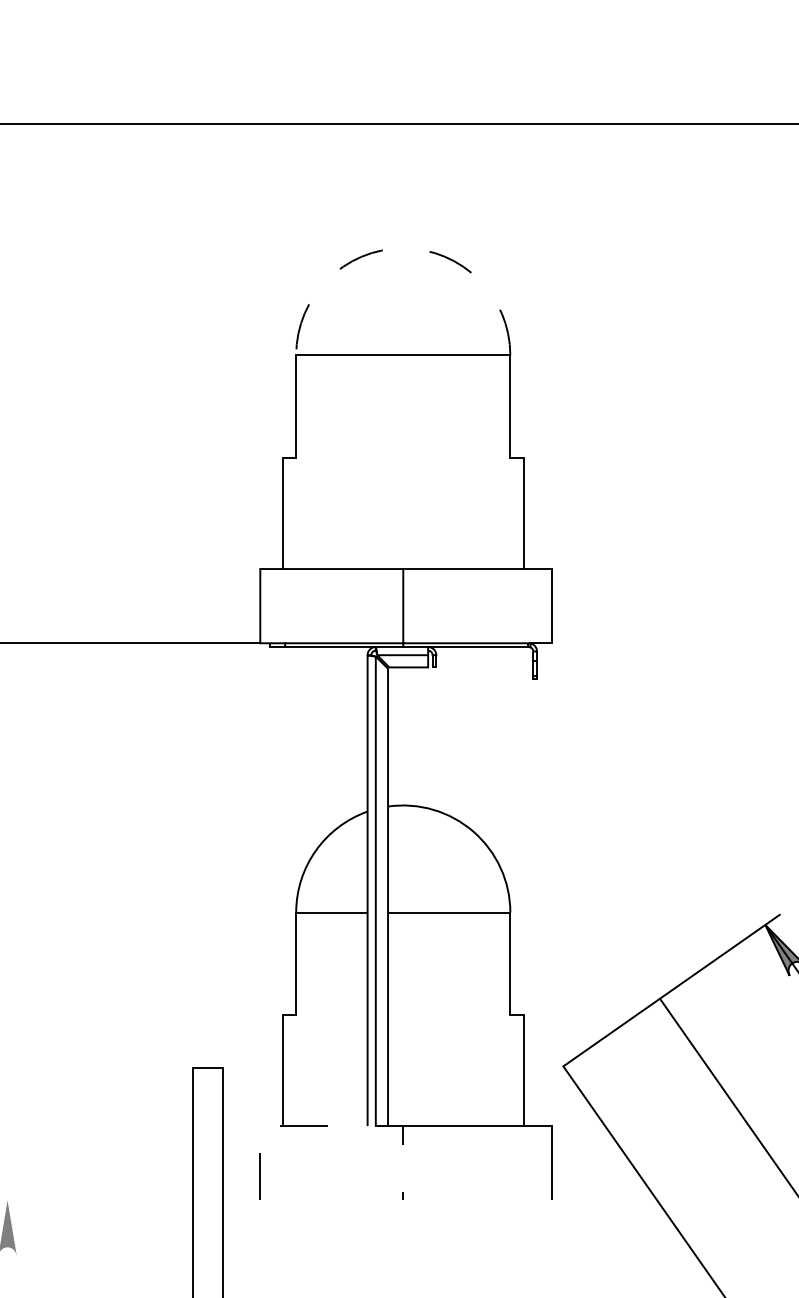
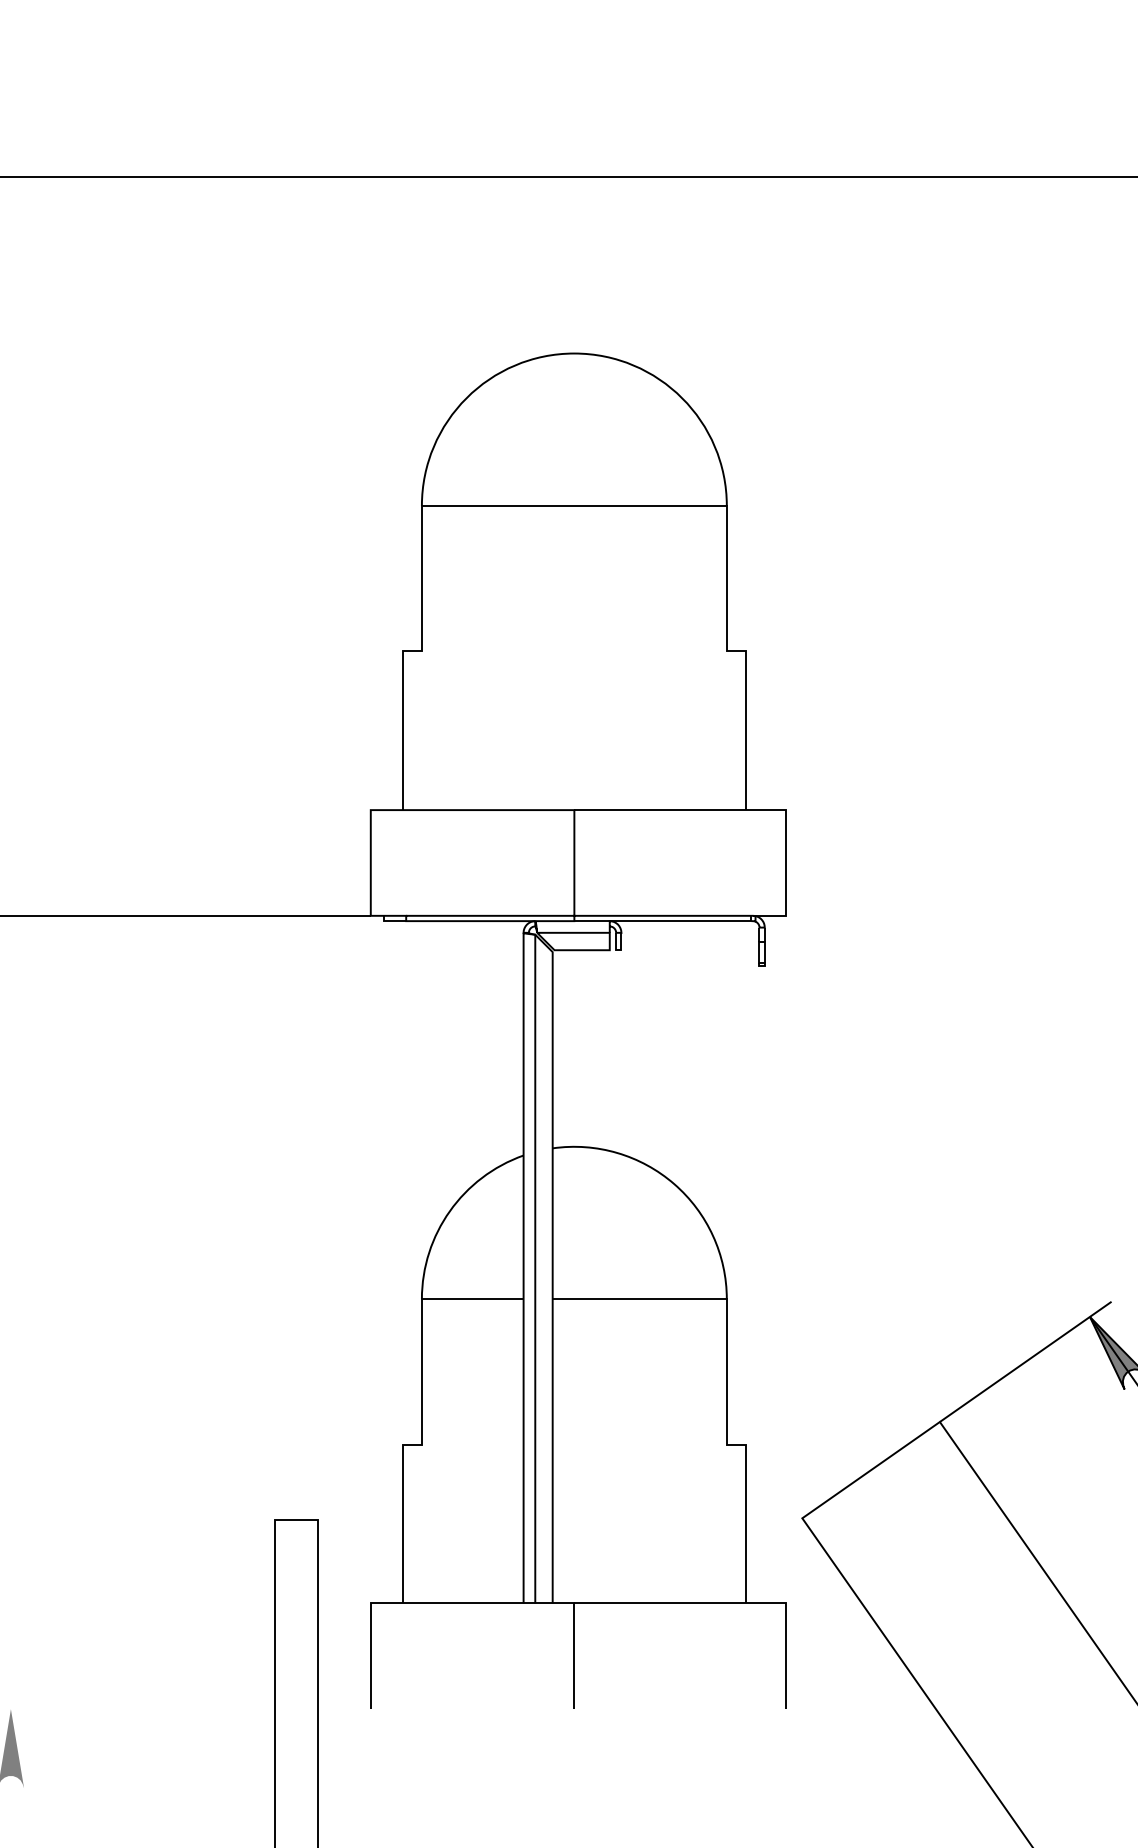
arc: (403, 248) -> (574, 353), dashed -> solid
line: (332, 1126) -> (473, 1603), dashed -> solid

